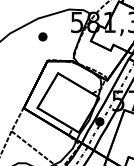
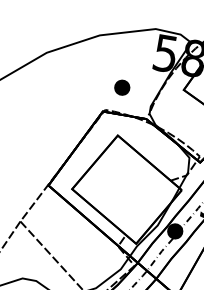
part: (42, 36) -> (121, 86), moved

